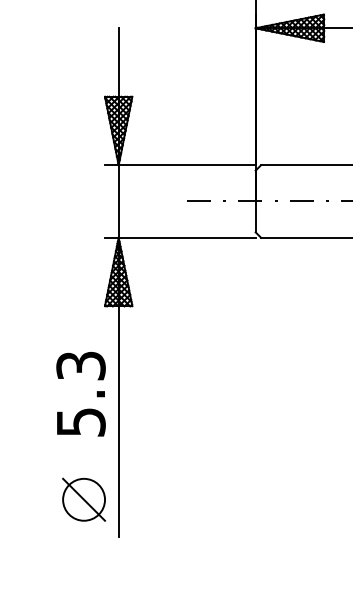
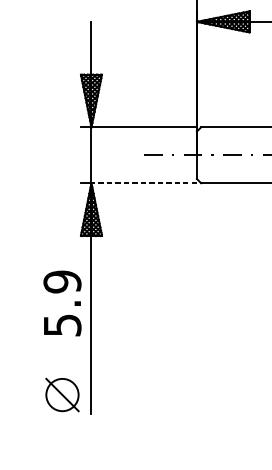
line: (186, 237) -> (143, 183), solid -> dashed
text: (80, 365) -> (62, 281), 5.3 -> 5.9
part: (84, 499) -> (62, 394), moved

